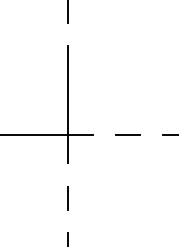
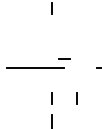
line: (67, 105) -> (51, 53), removed
line: (127, 134) -> (64, 58), moved
line: (119, 199) -> (76, 98), added

